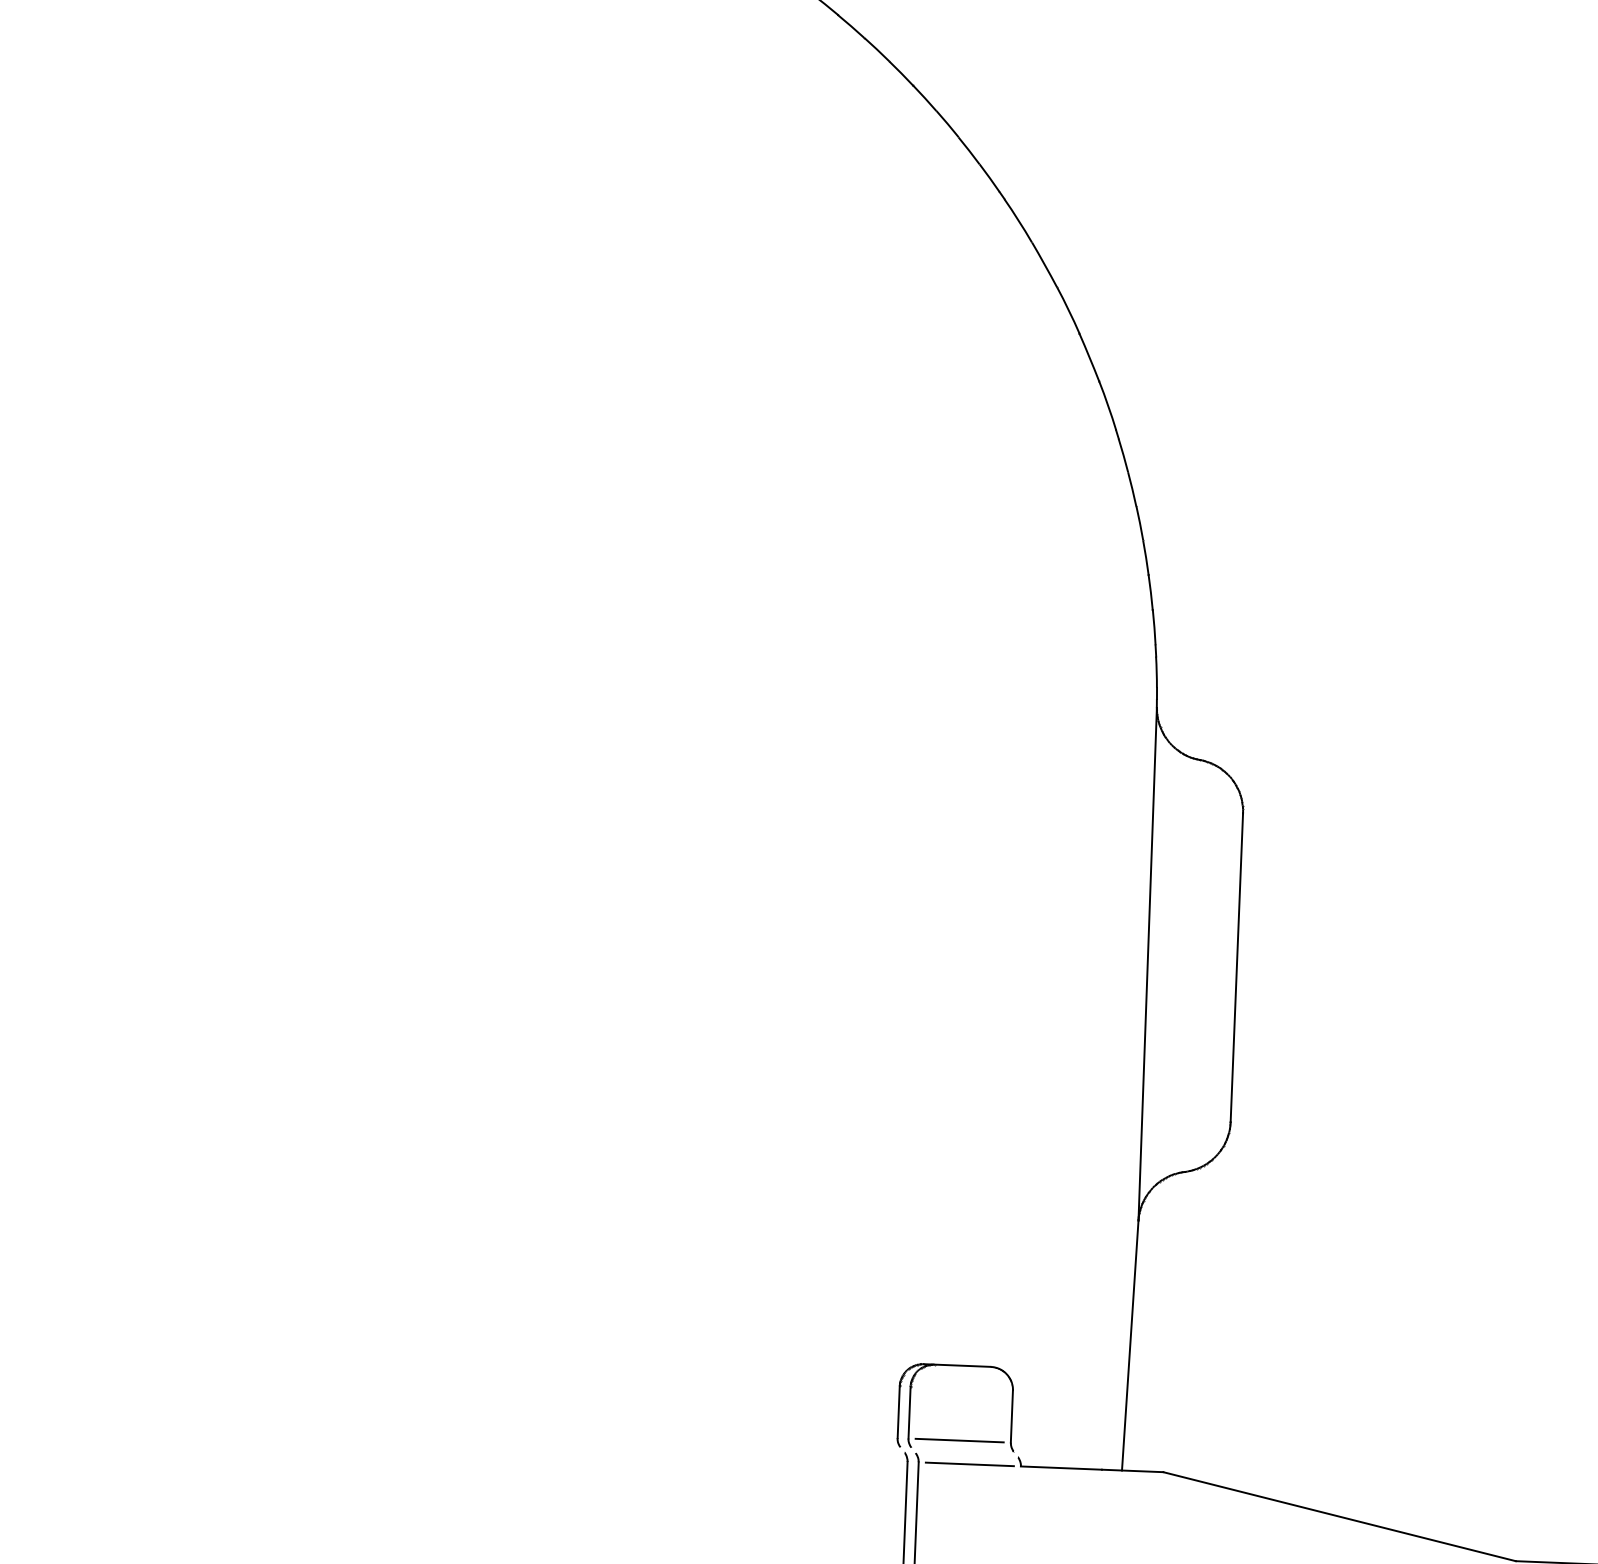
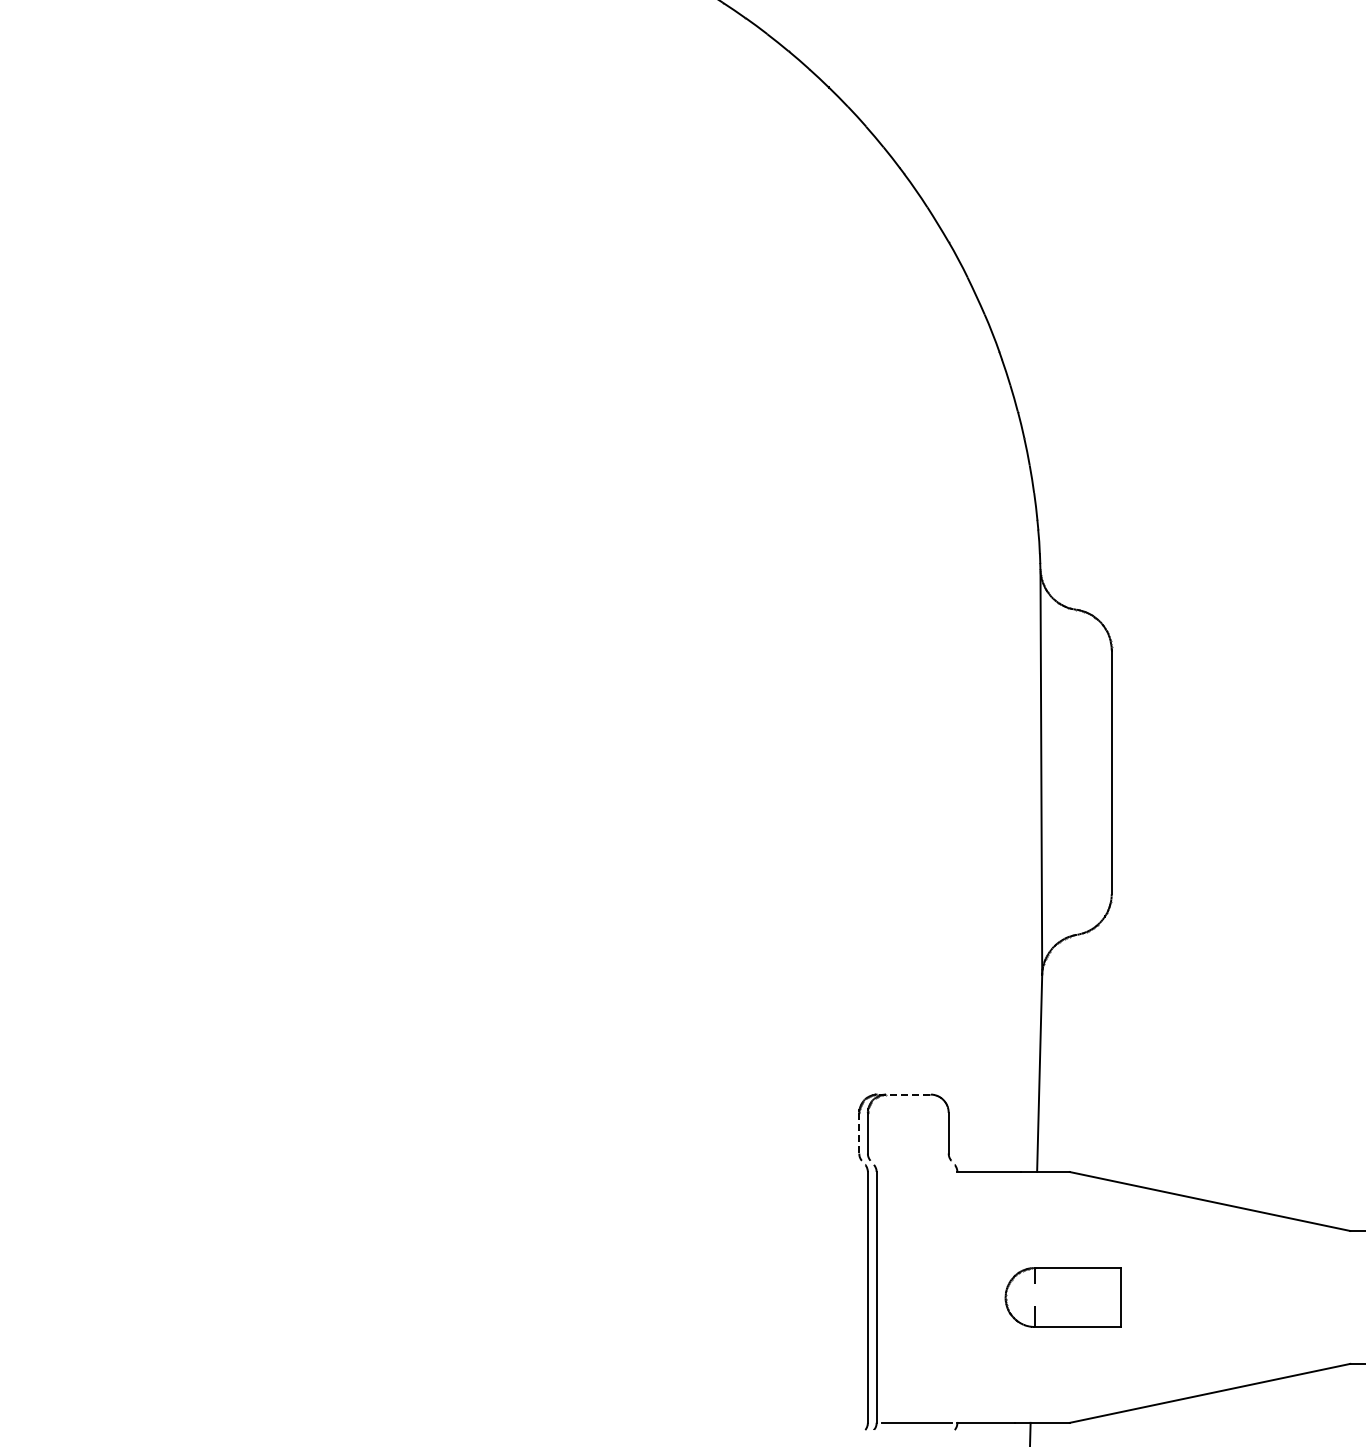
line: (956, 1365) -> (903, 1094), solid -> dashed
line: (898, 1412) -> (859, 1133), solid -> dashed
line: (959, 1440) -> (908, 1153), removed
line: (969, 1464) -> (916, 1172), removed

